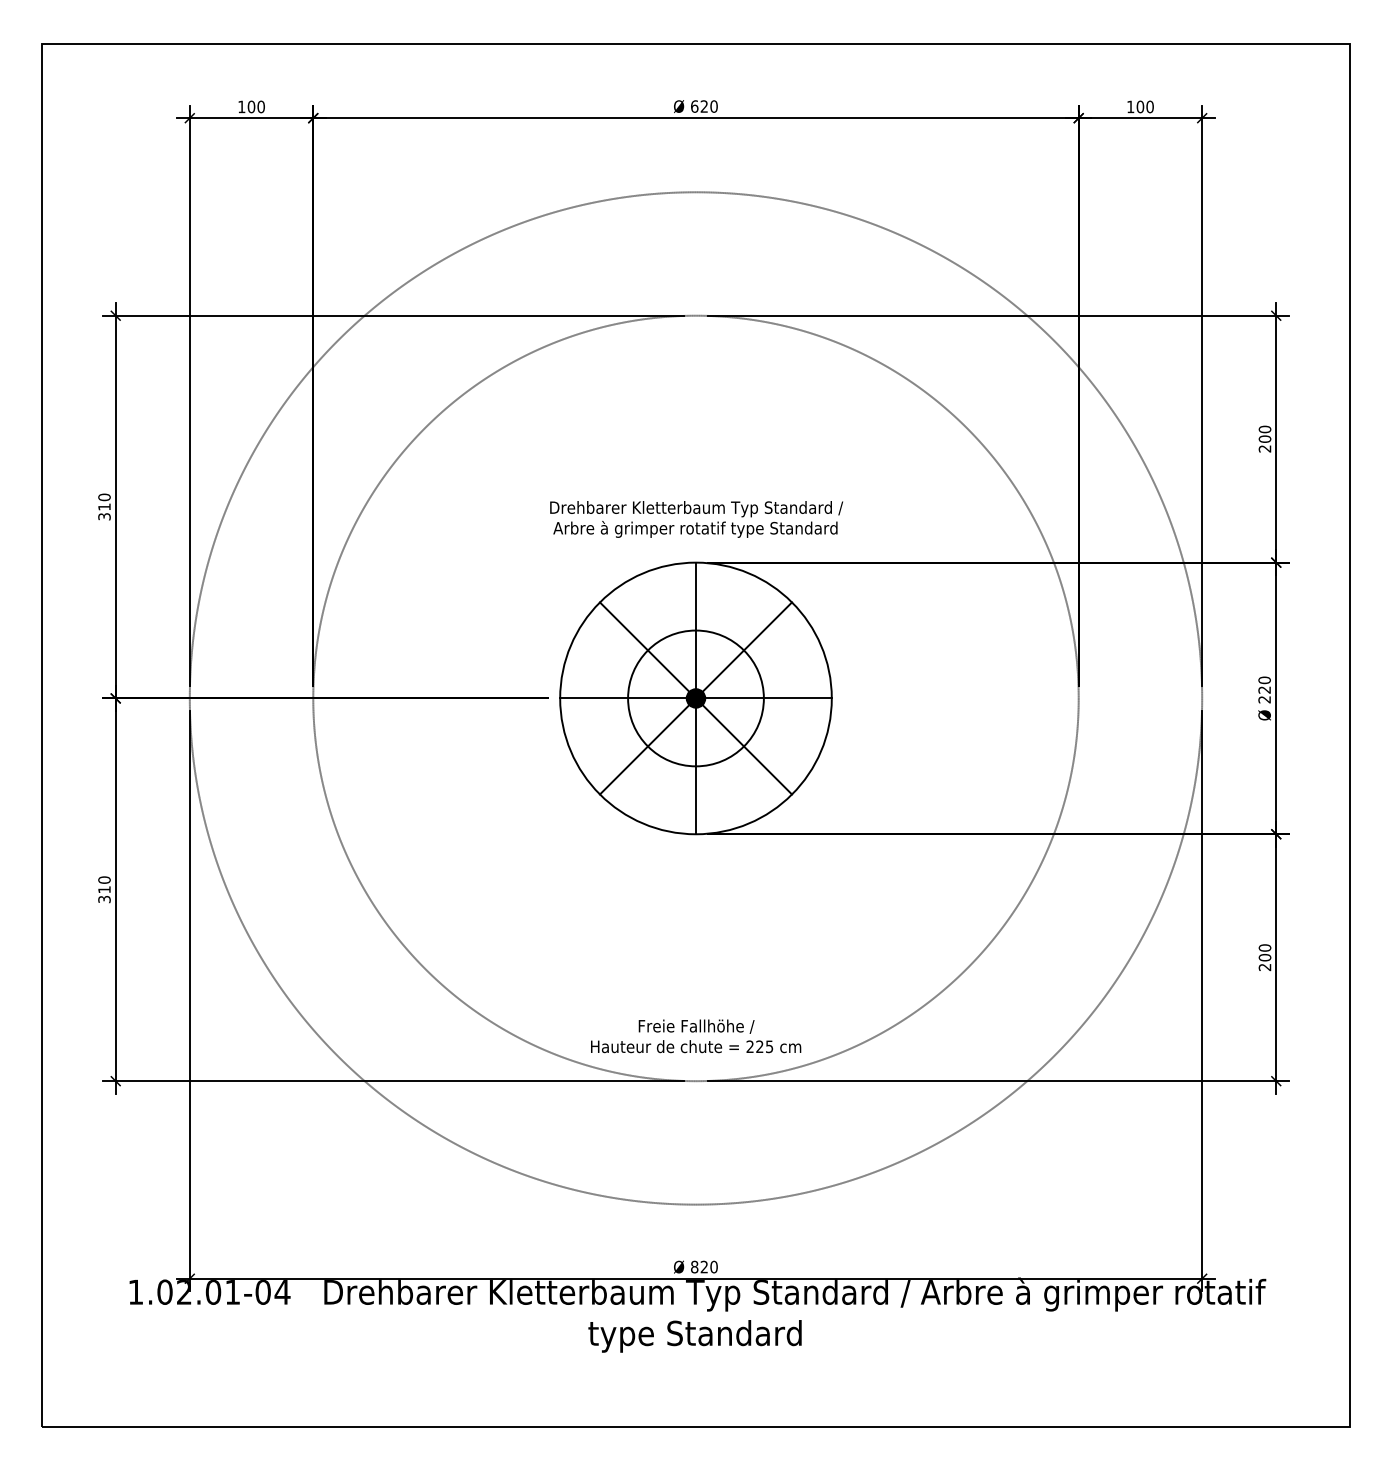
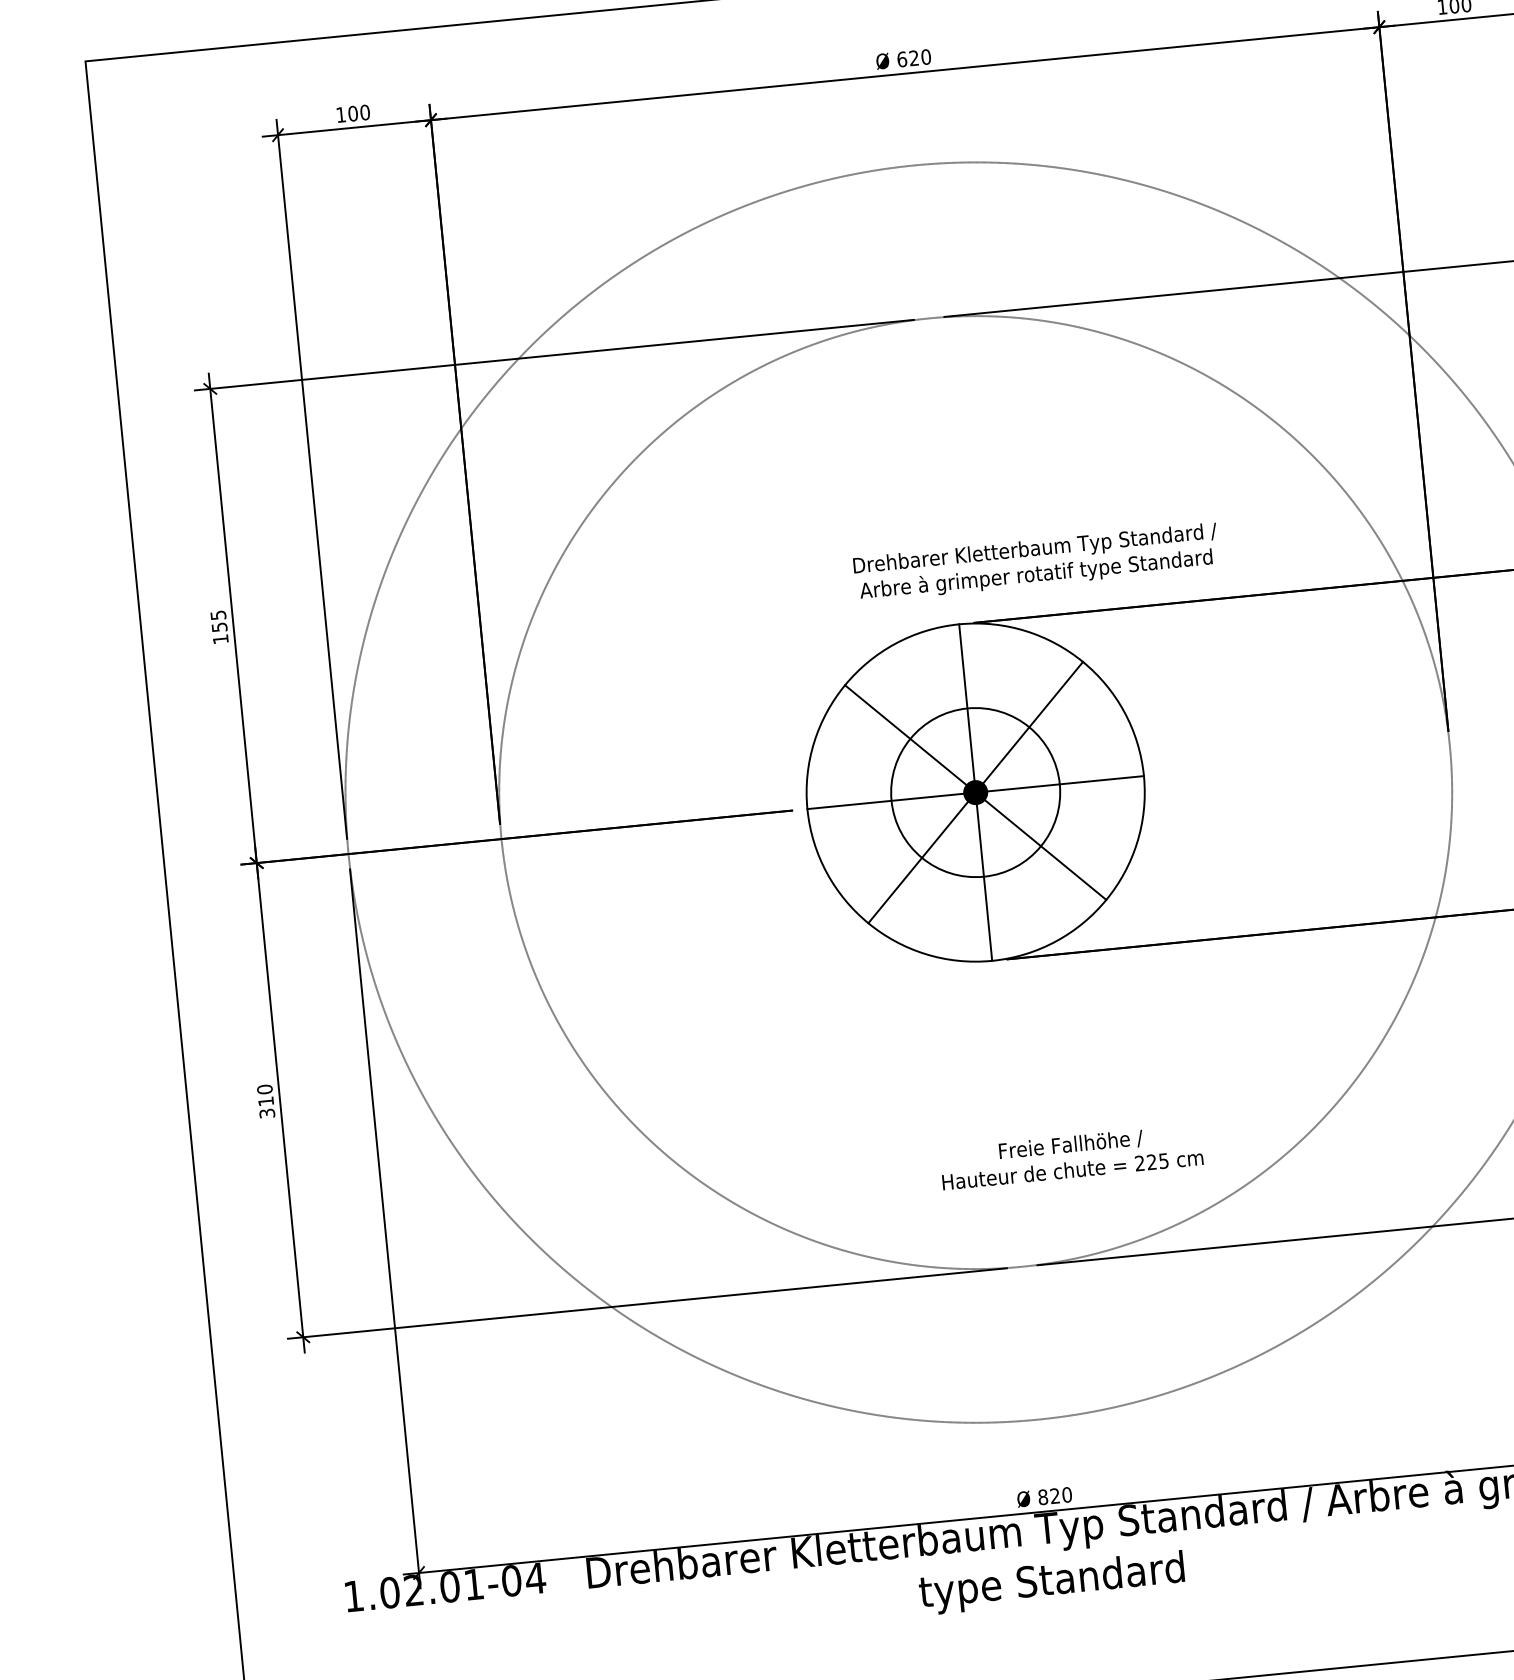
text: (104, 506) -> (219, 626), 310 -> 155
text: (696, 519) -> (1036, 562), moved
text: (696, 1036) -> (1072, 1157), moved

